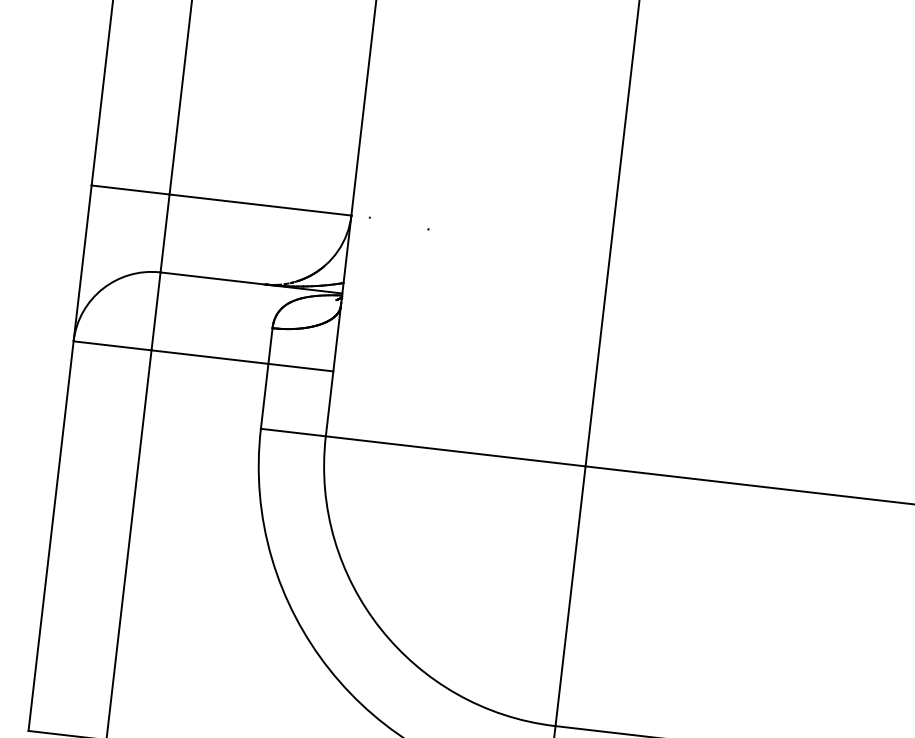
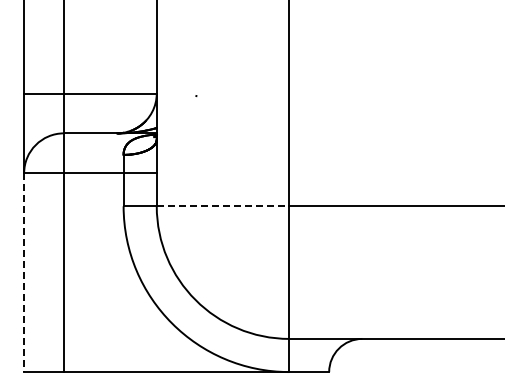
line: (456, 451) -> (223, 206), solid -> dashed
line: (51, 537) -> (24, 273), solid -> dashed

